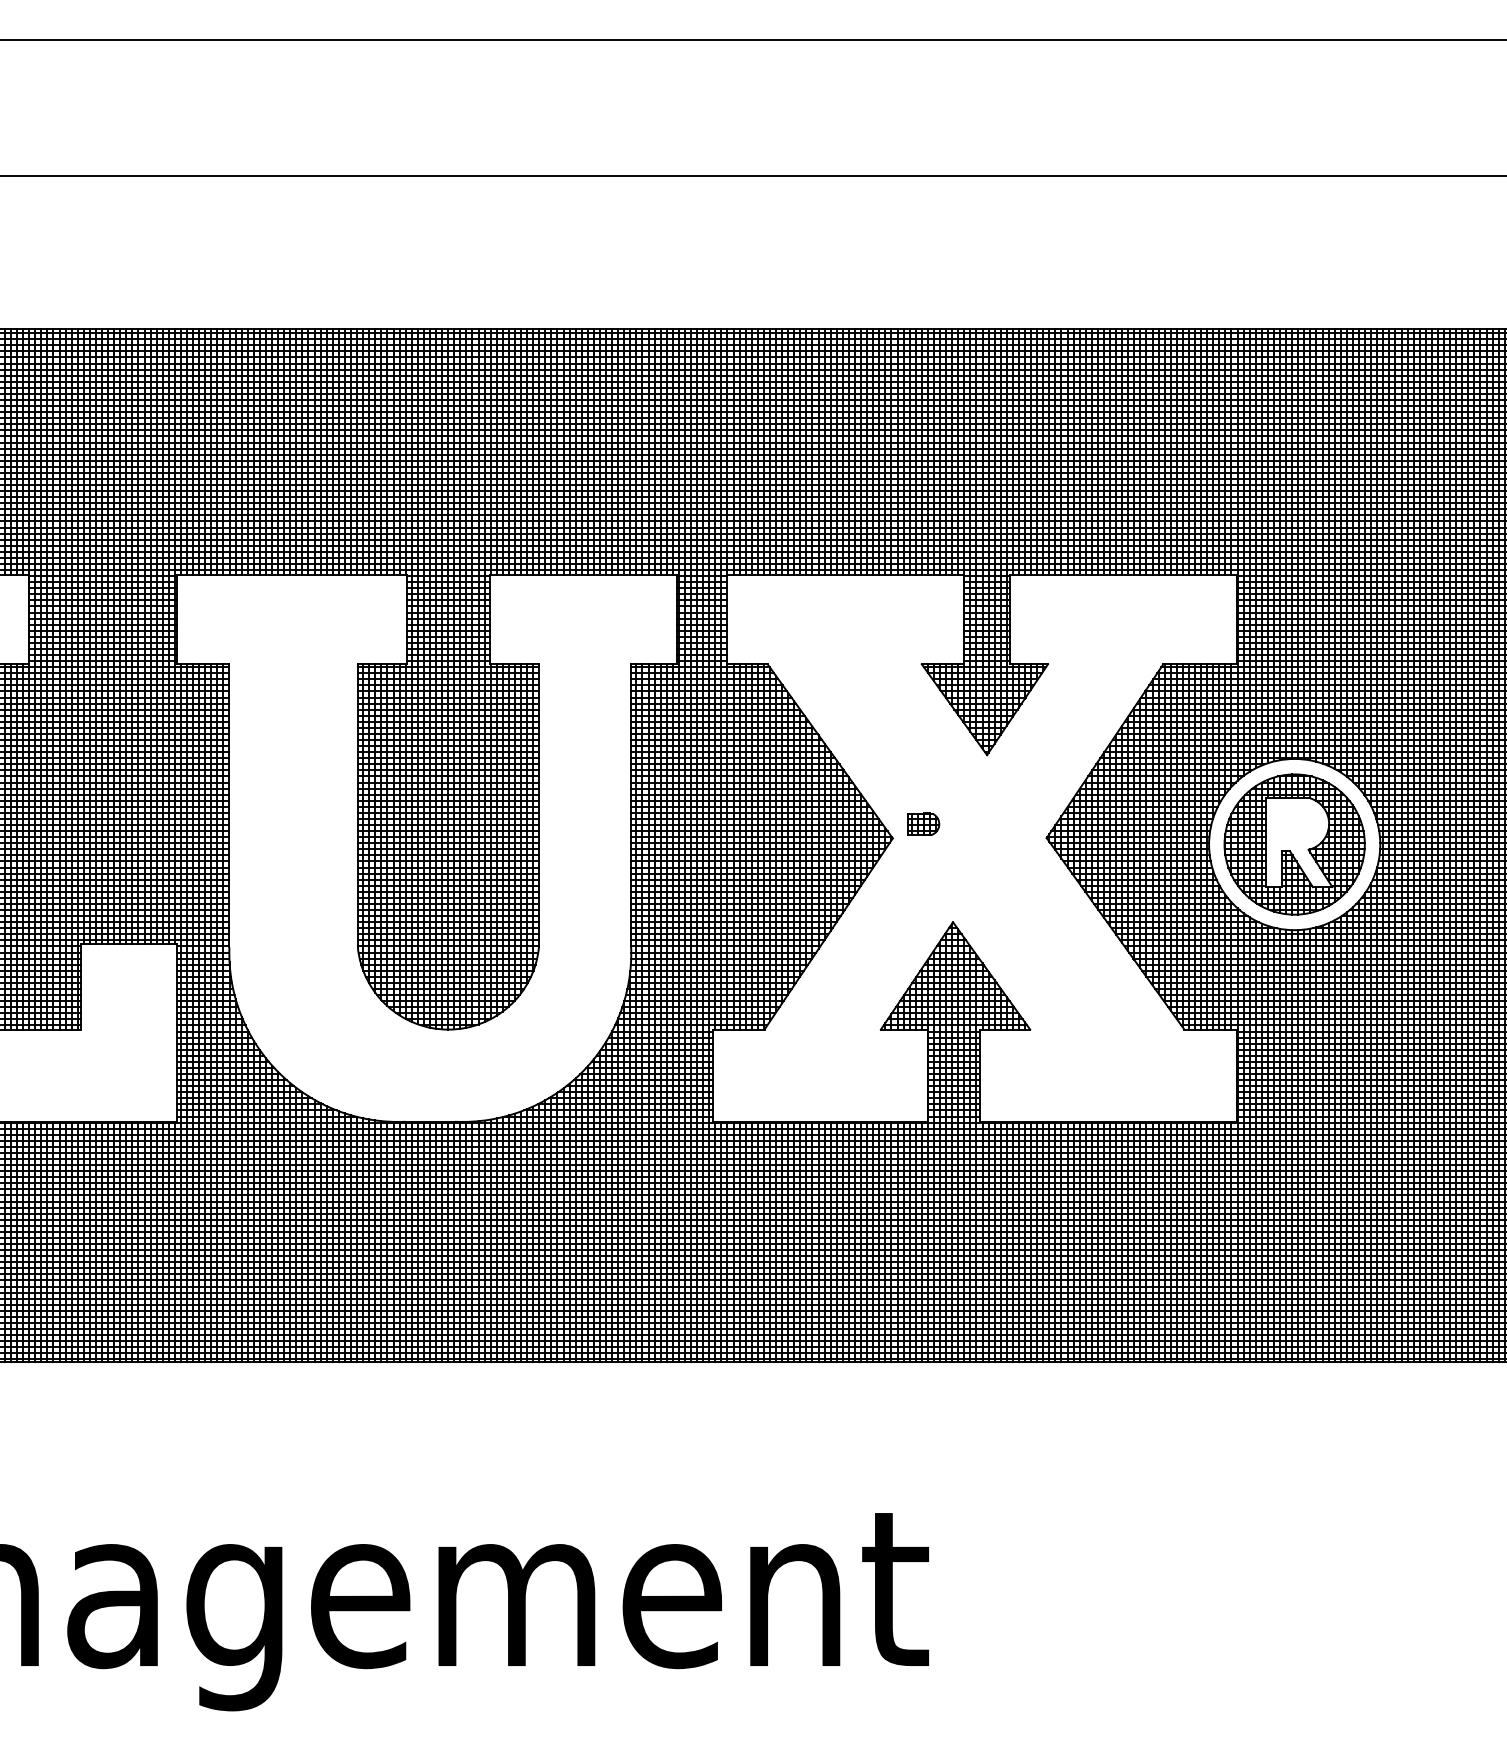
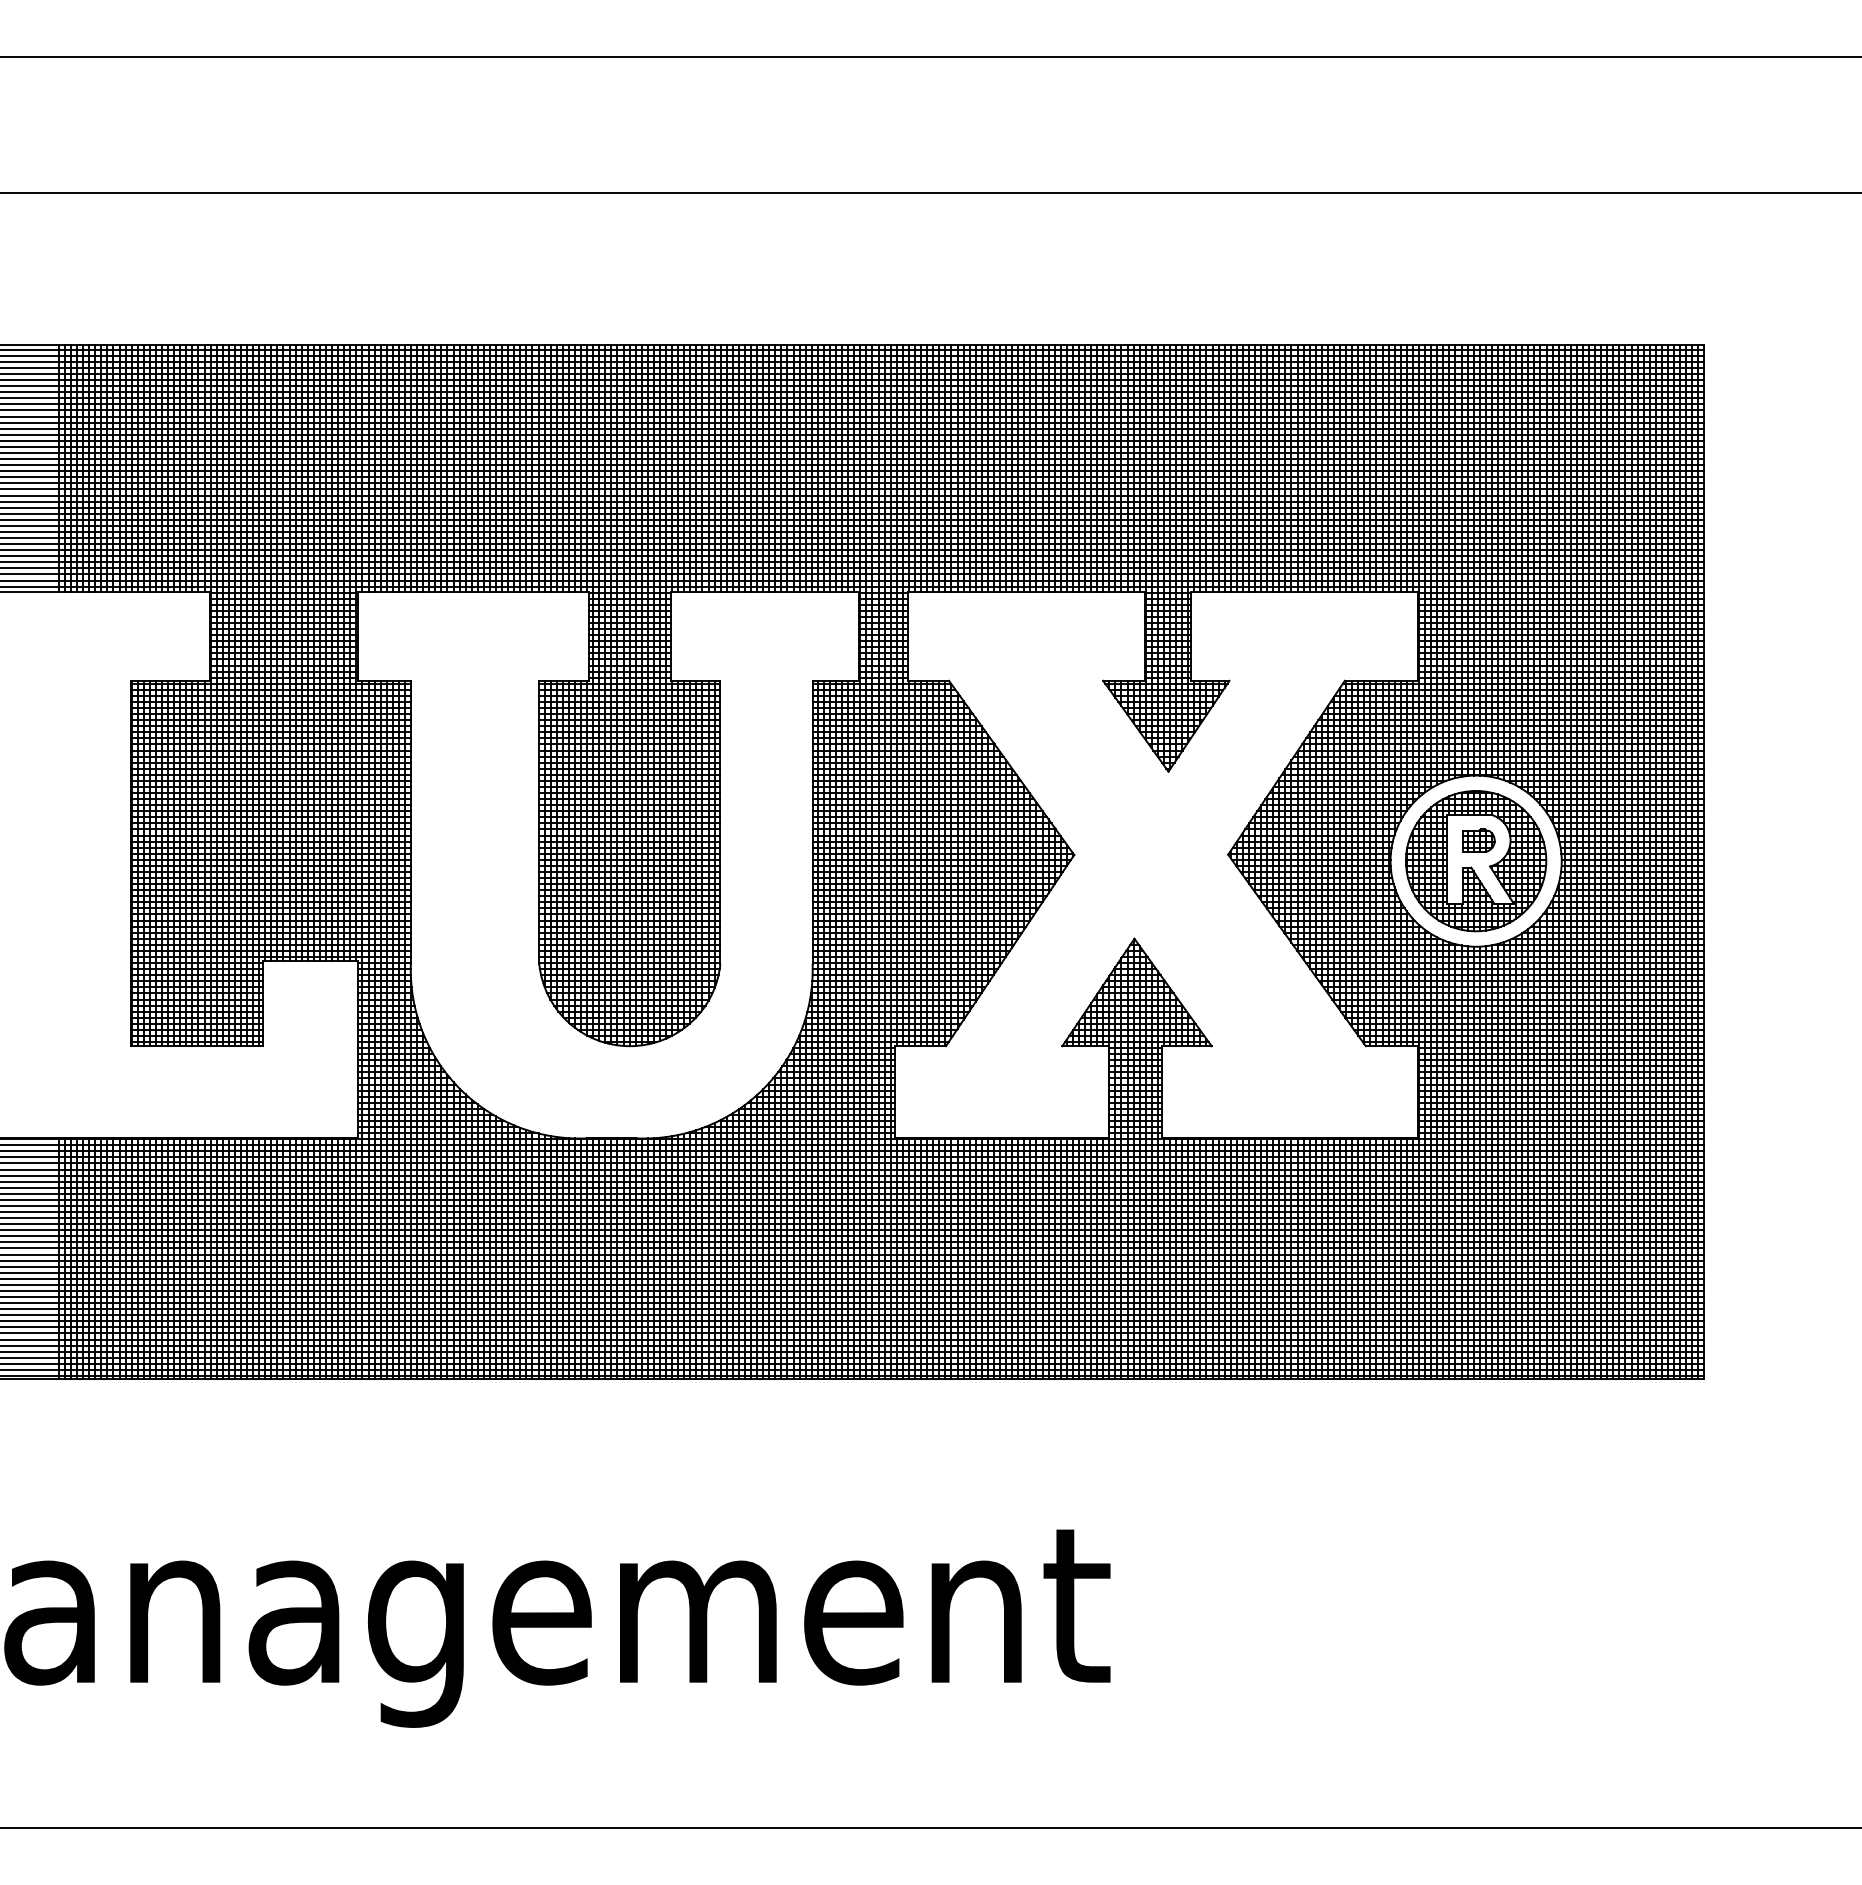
part: (923, 823) -> (1478, 840), moved

